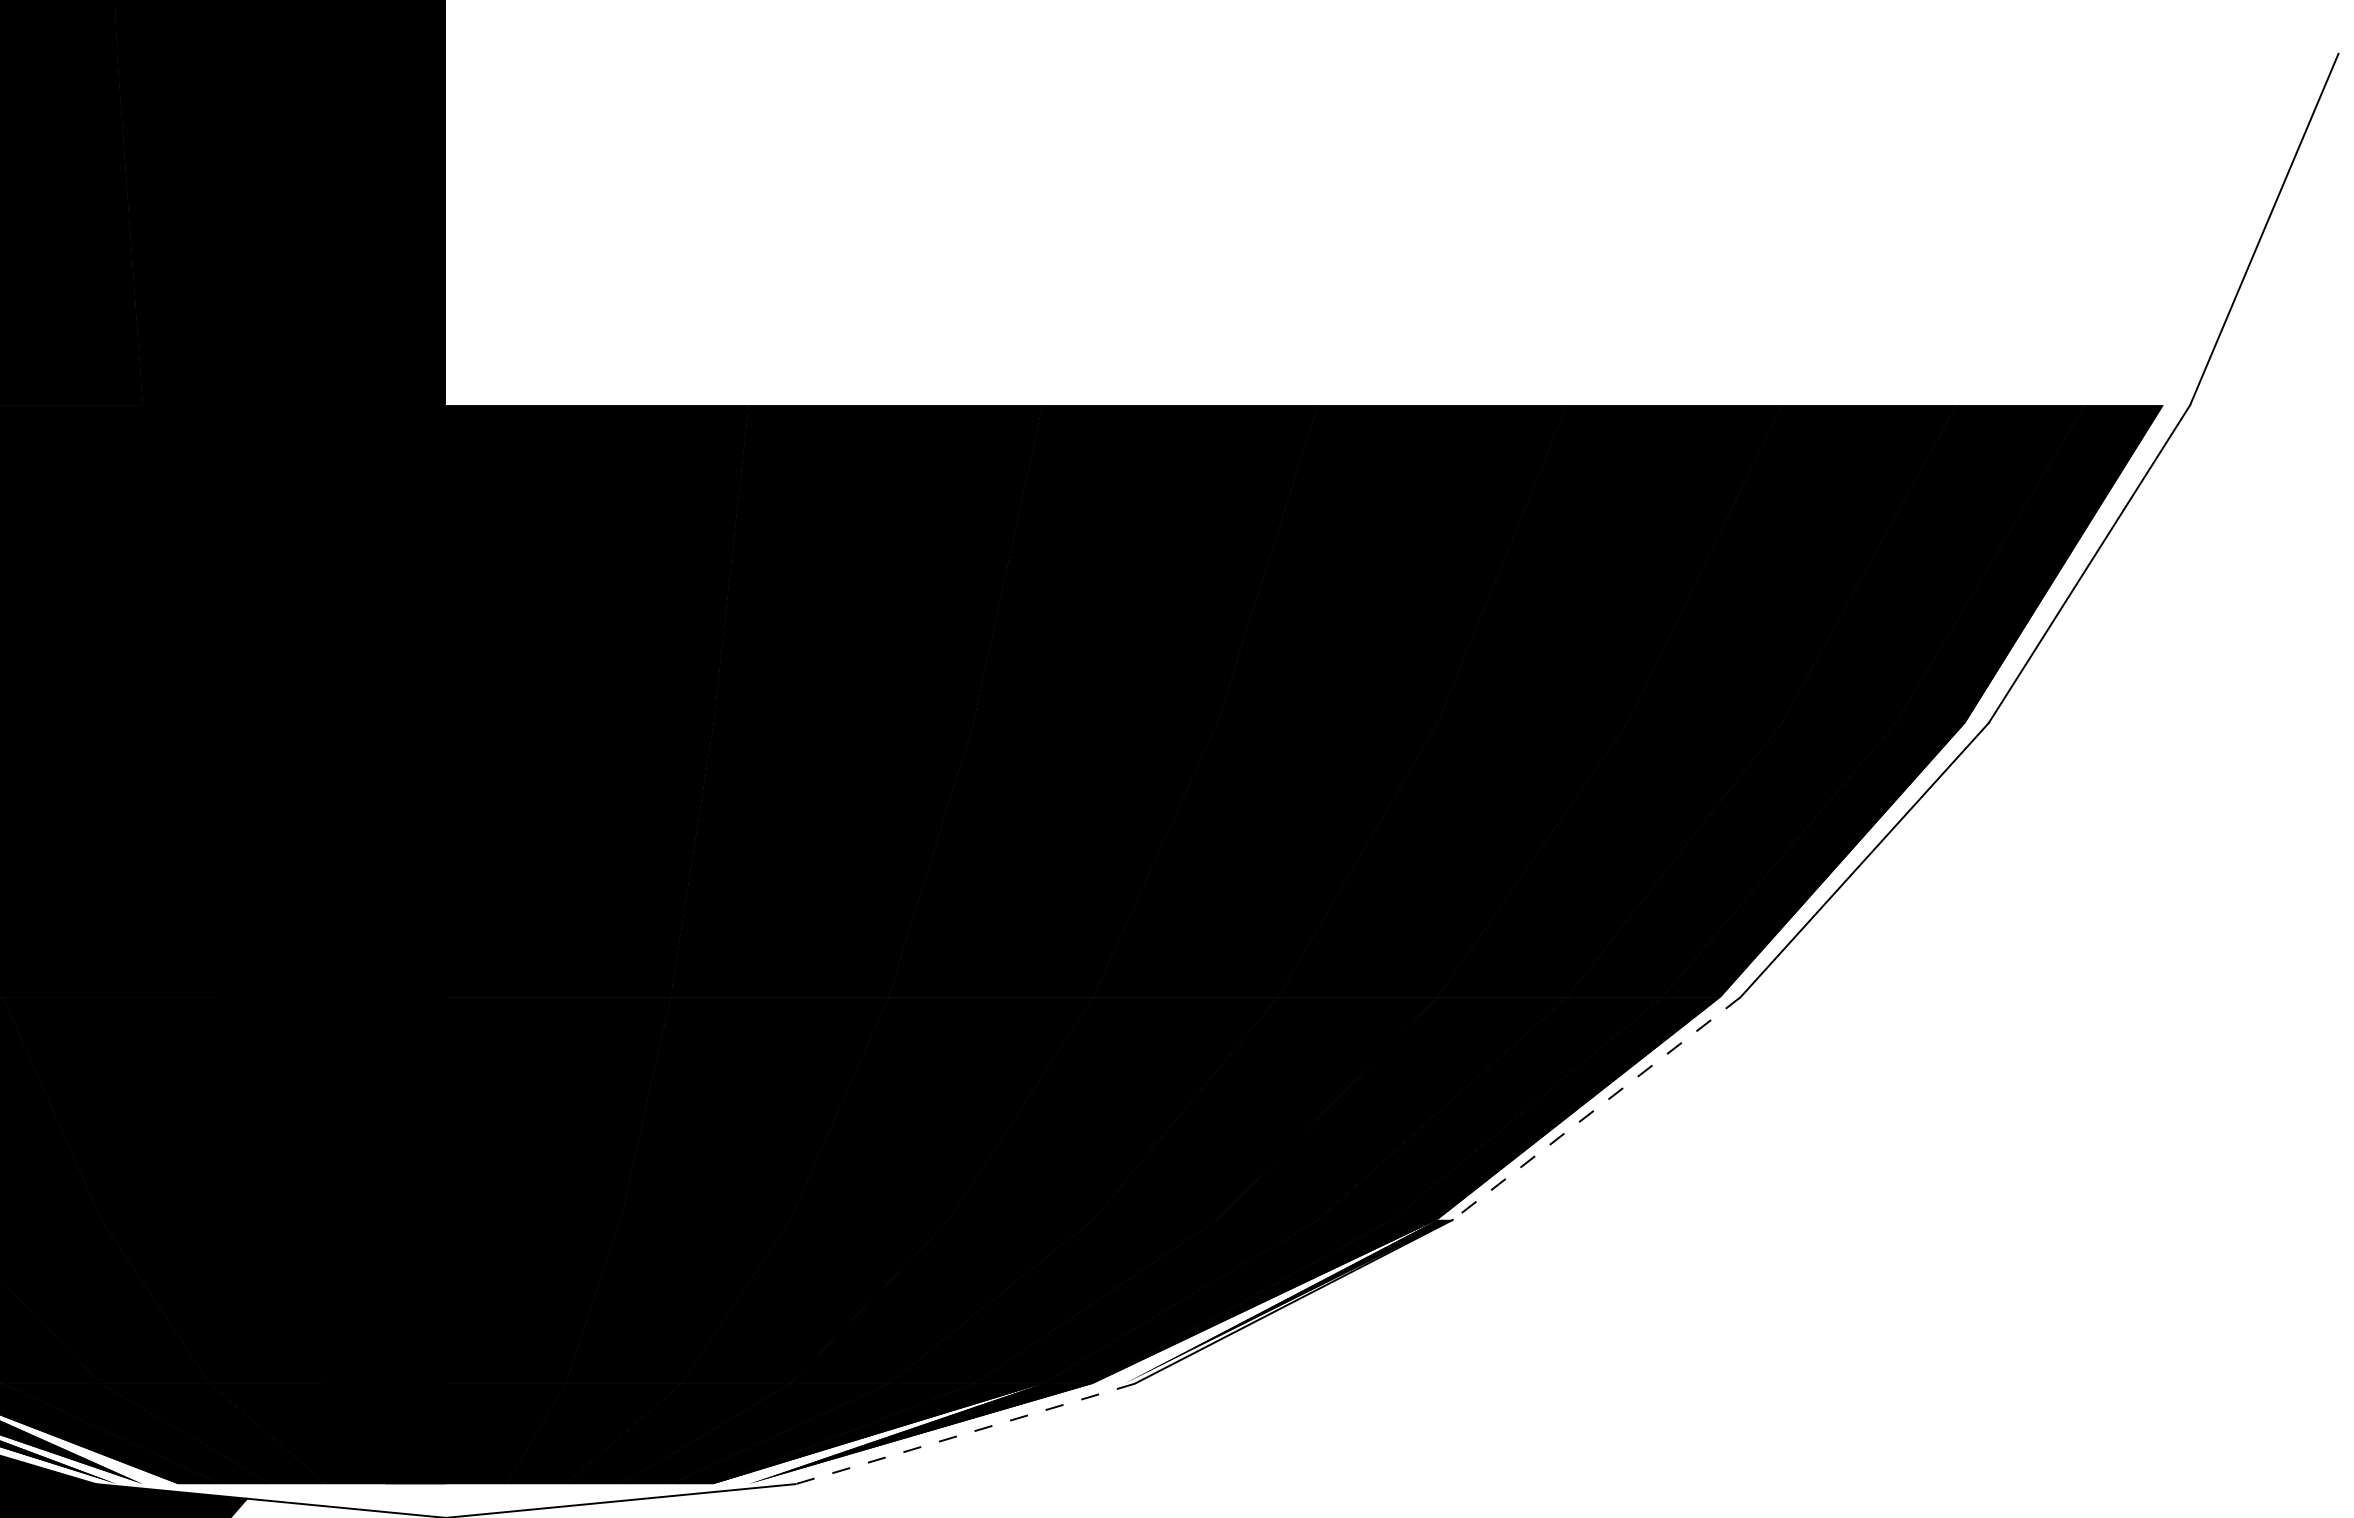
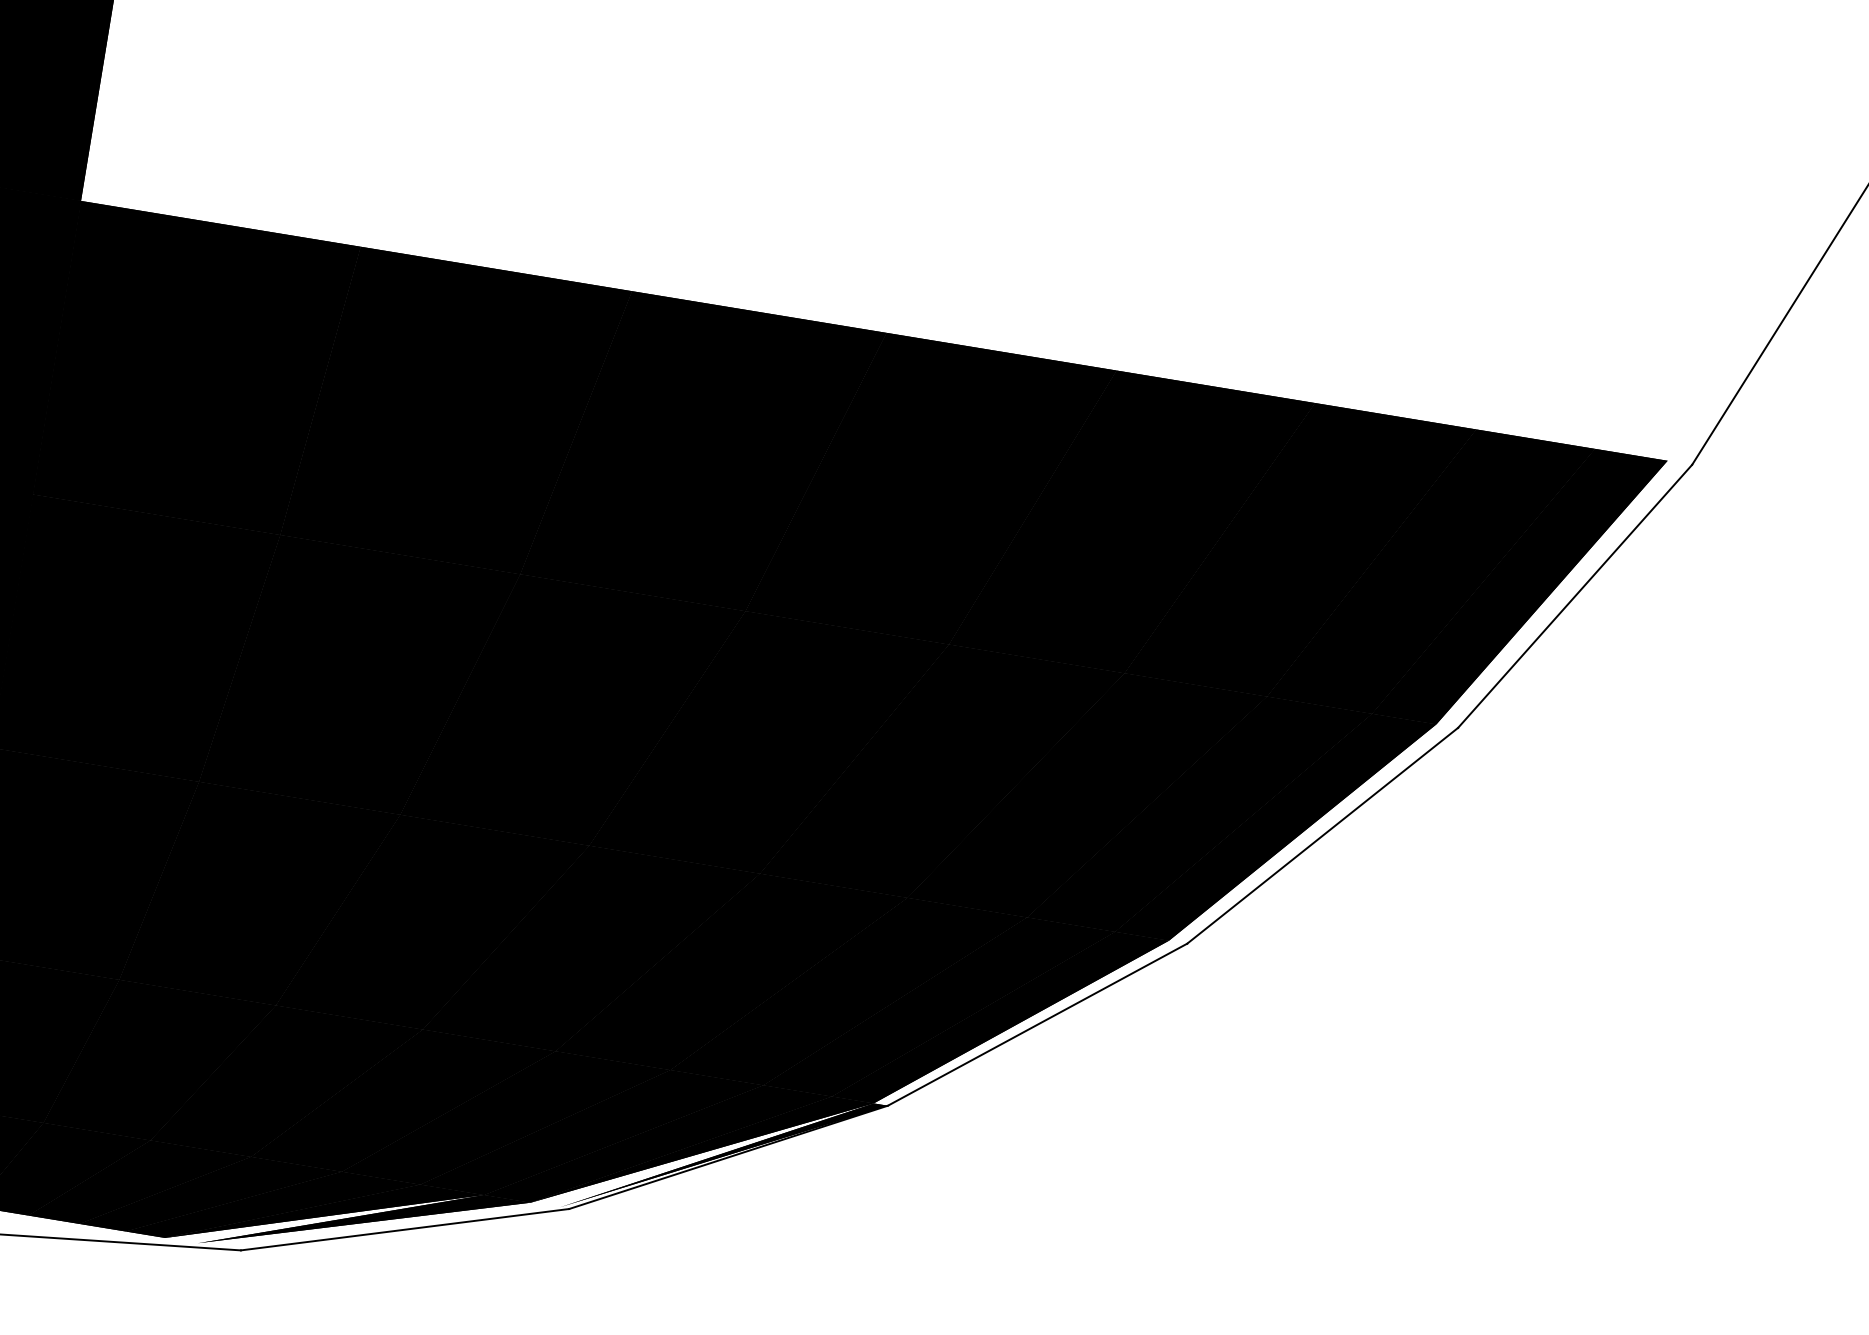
line: (1596, 1108) -> (1037, 1024), dashed -> solid
line: (965, 1433) -> (405, 1229), dashed -> solid

